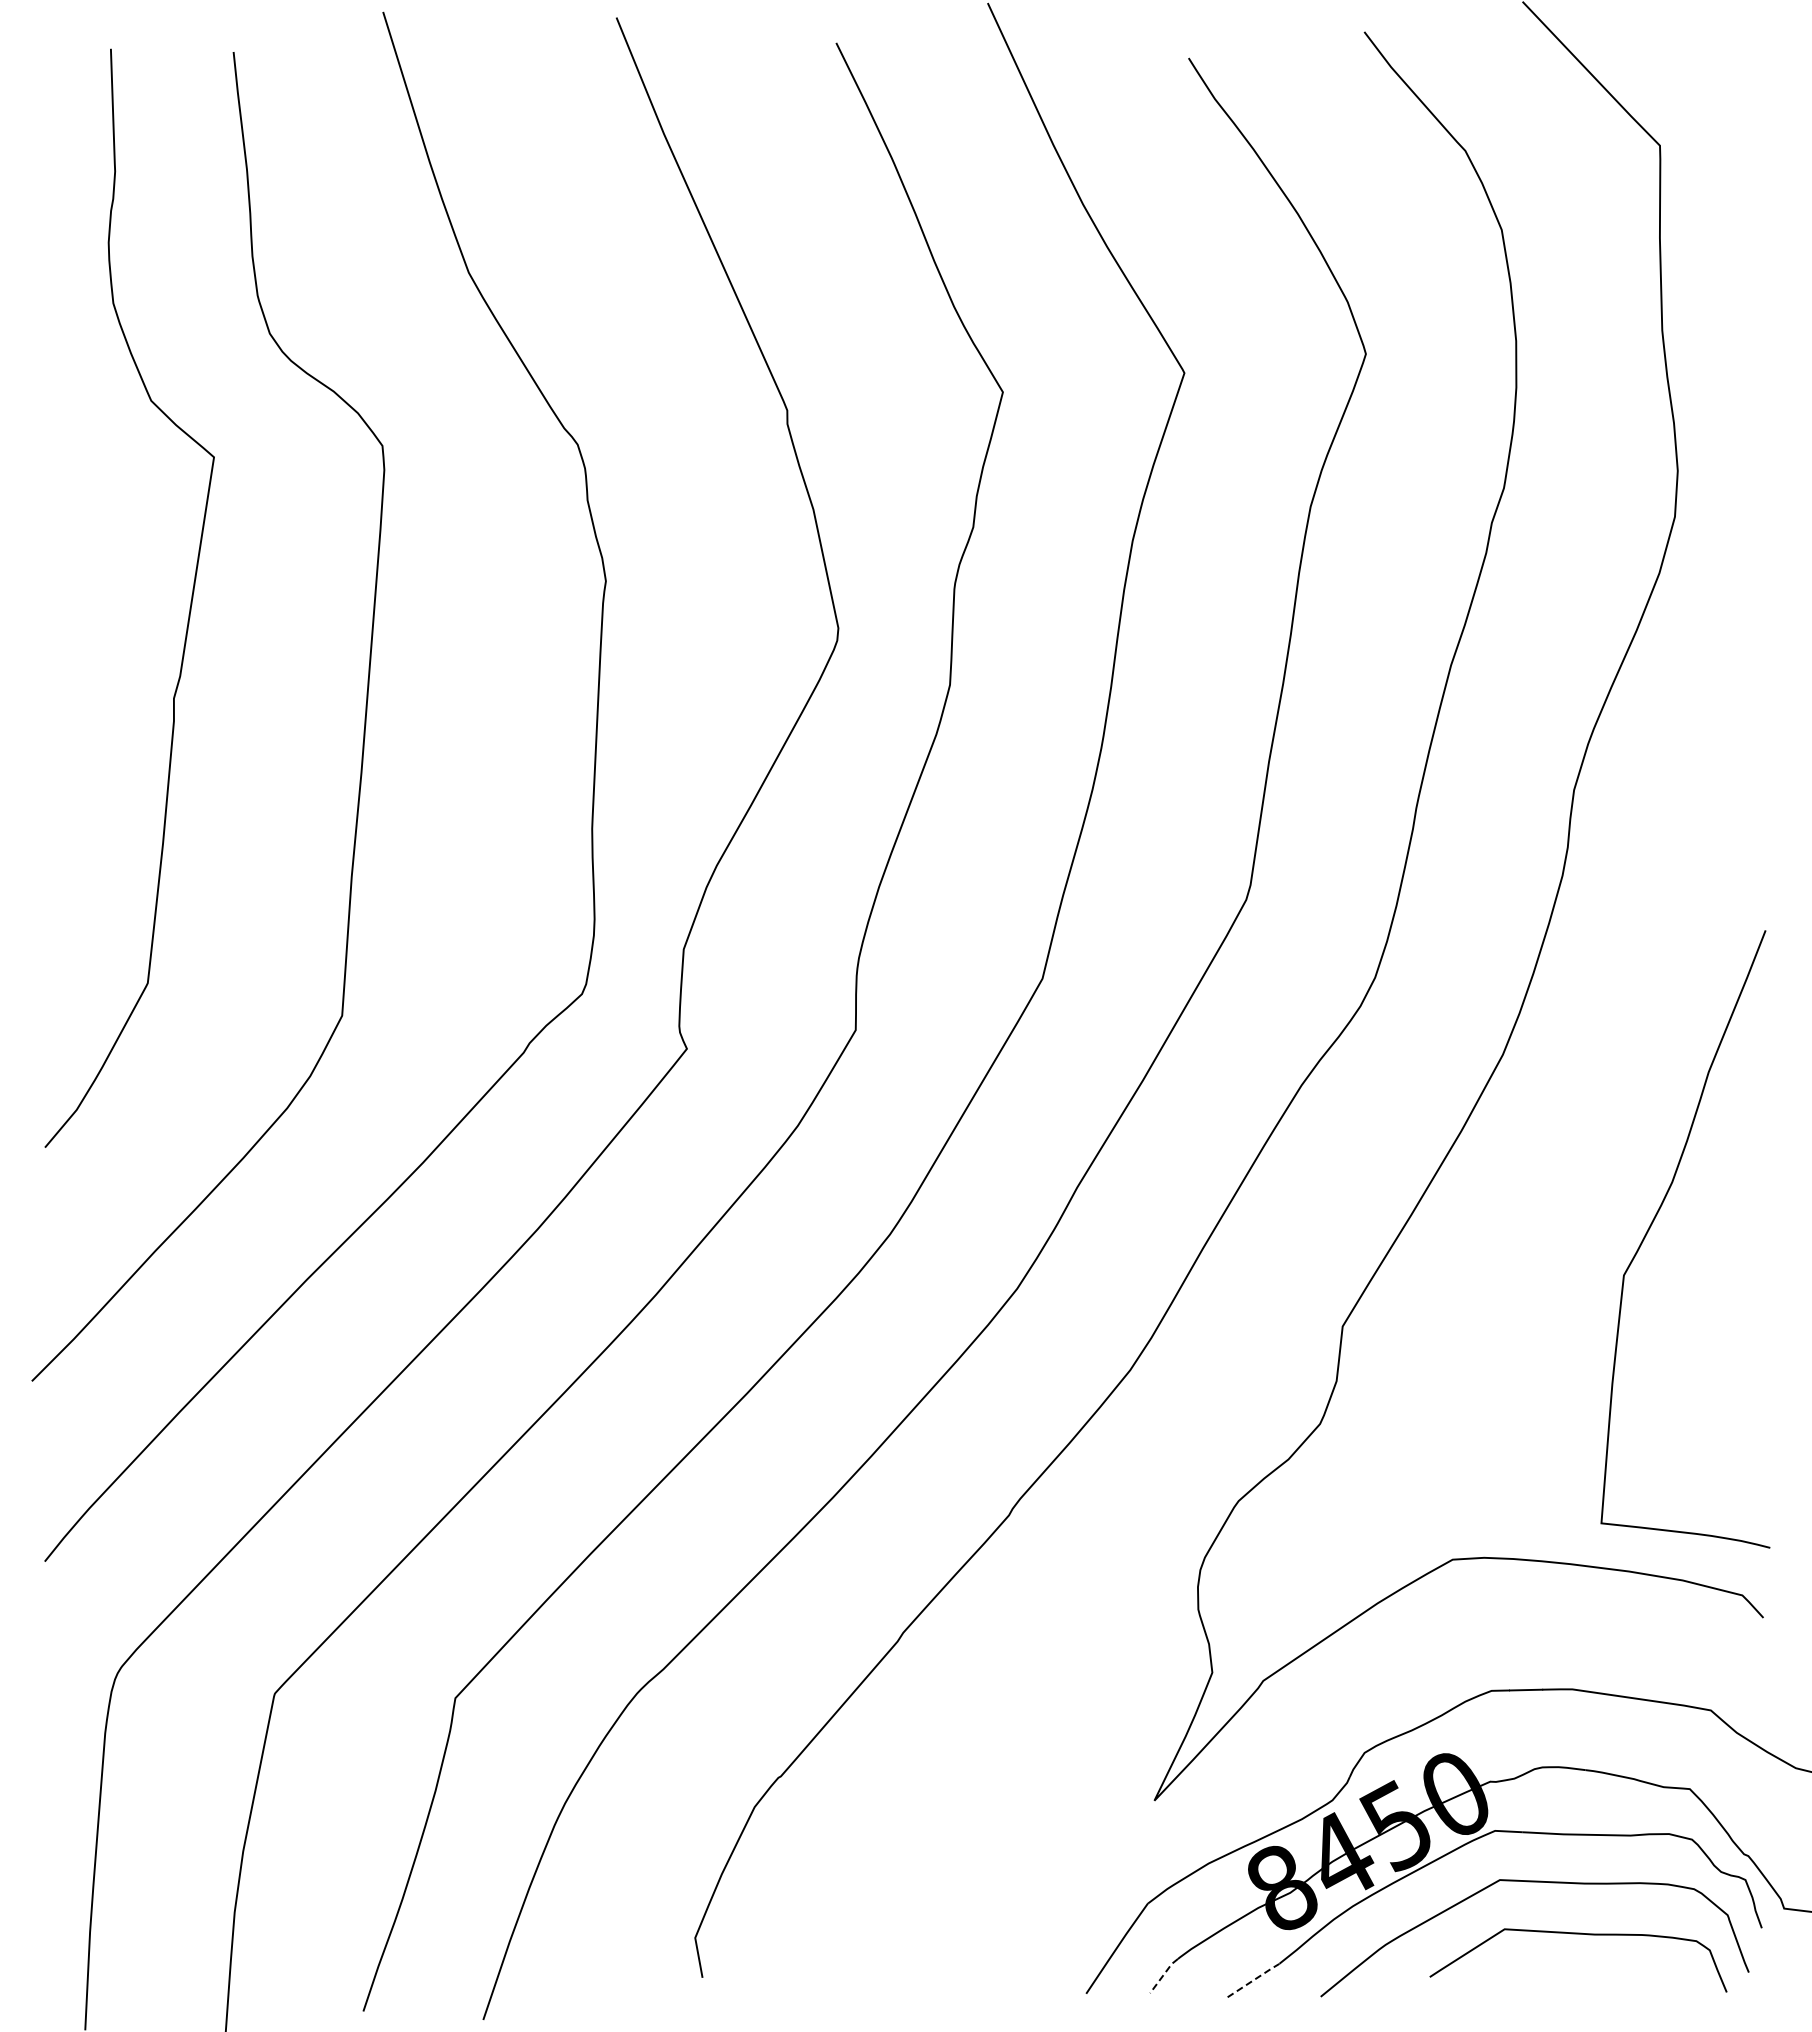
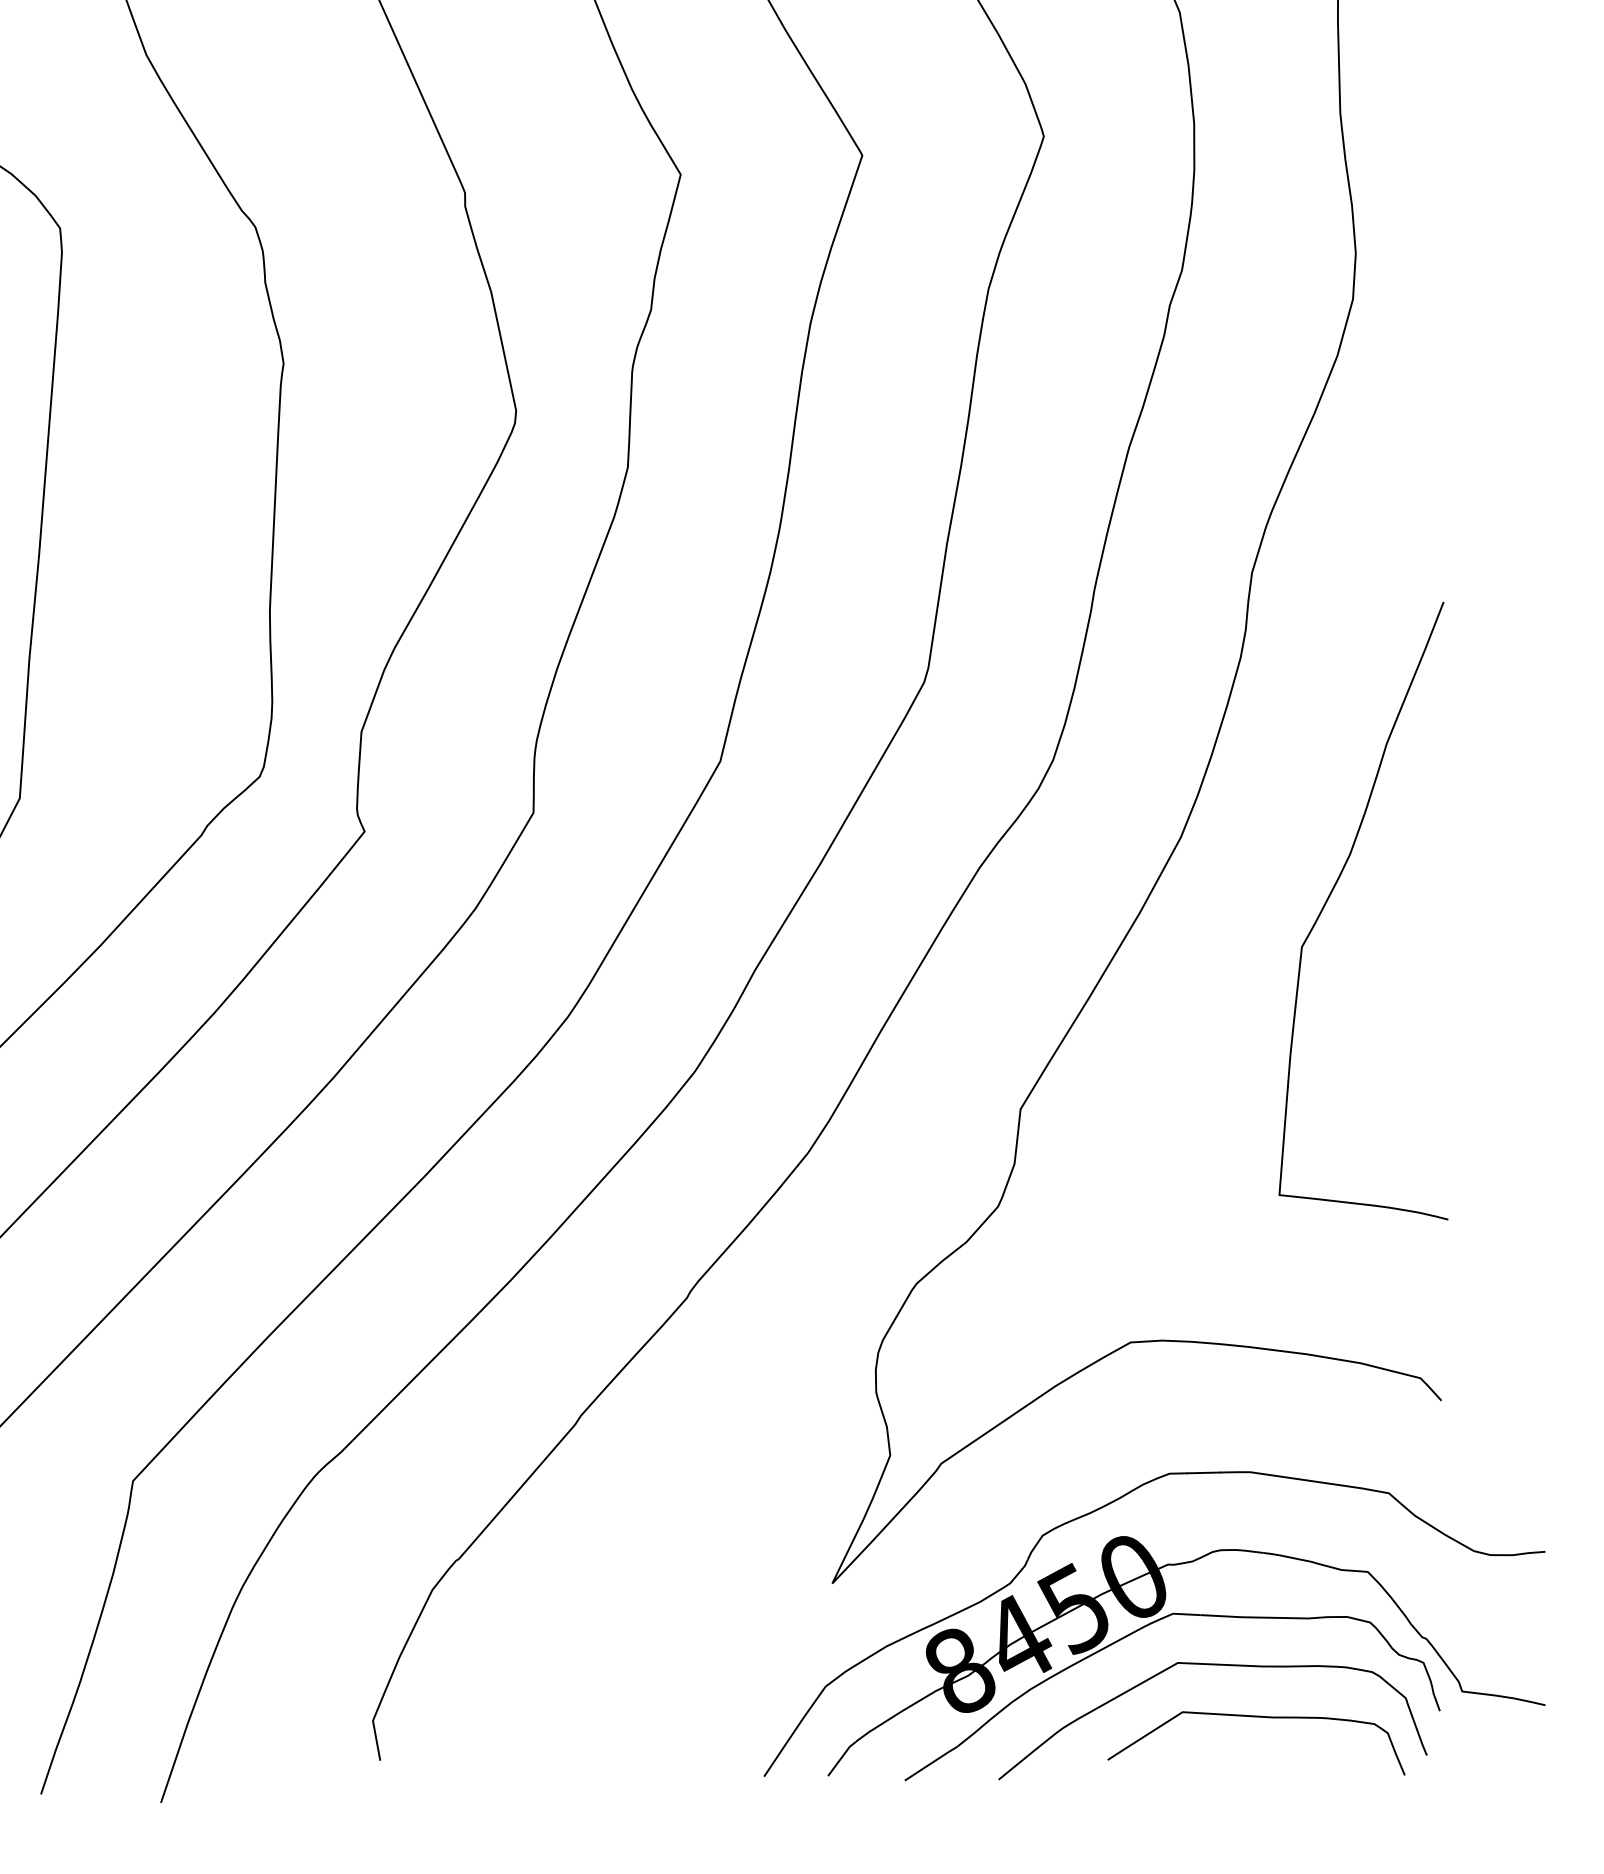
curve: (1653, 1222) -> (1331, 894), moved
line: (1163, 1975) -> (841, 1758), dashed -> solid
line: (1254, 1979) -> (932, 1762), dashed -> solid

